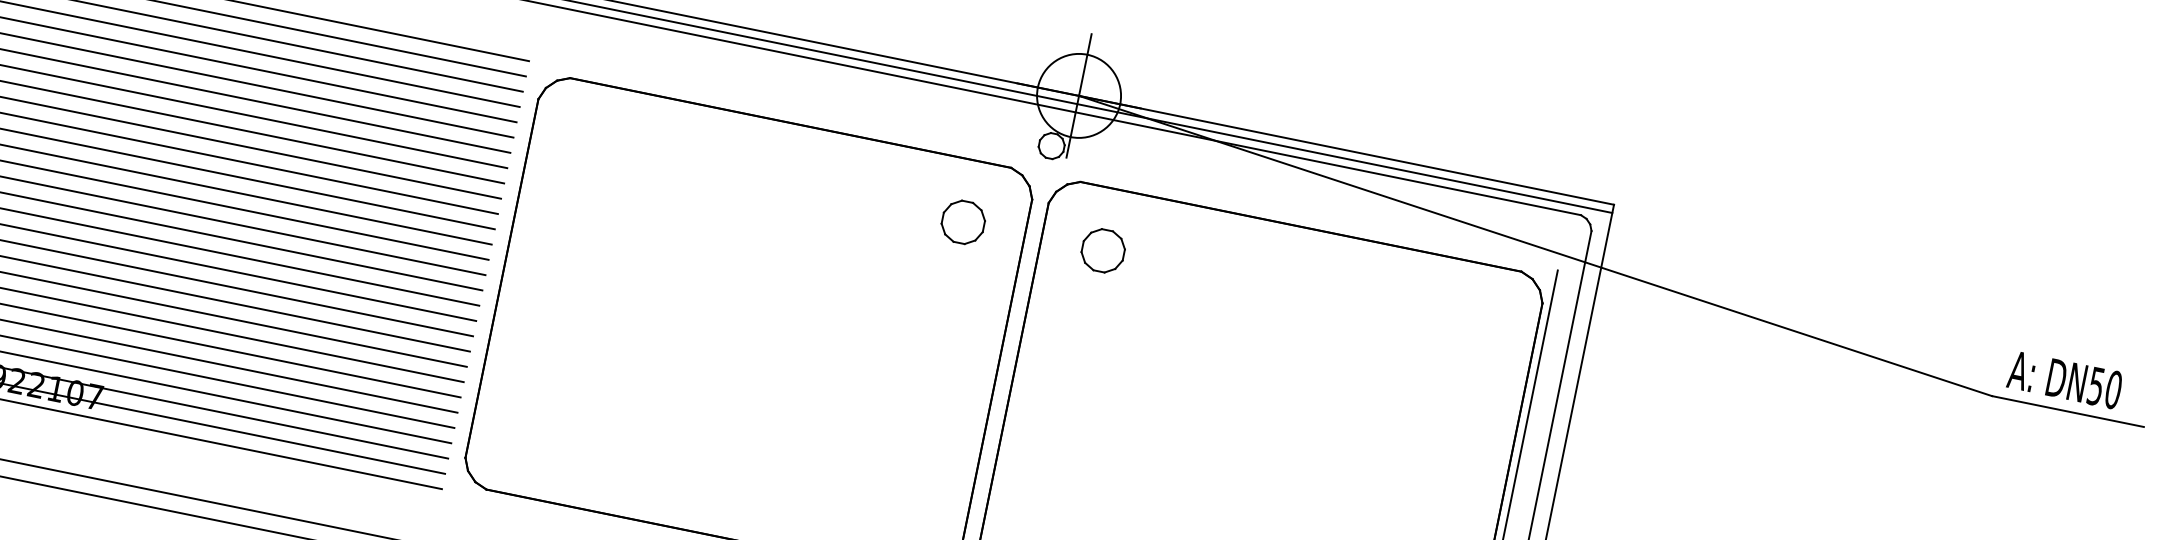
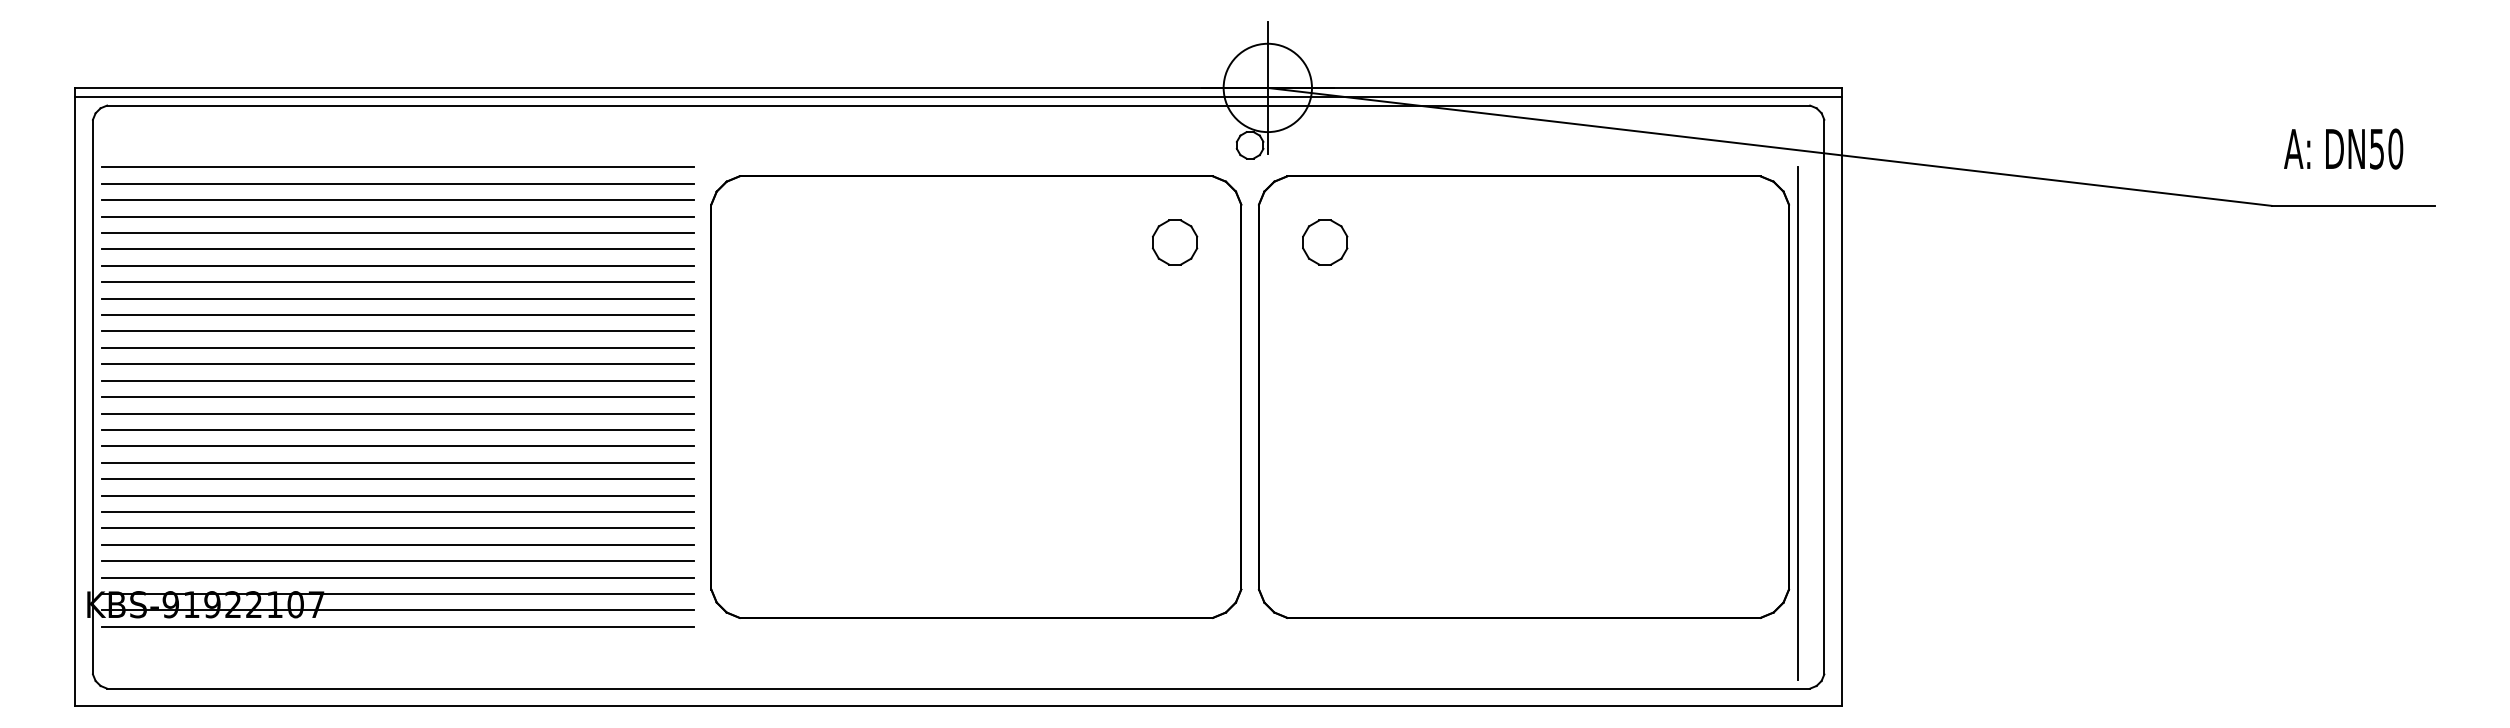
text: (2065, 379) -> (2343, 148), moved

